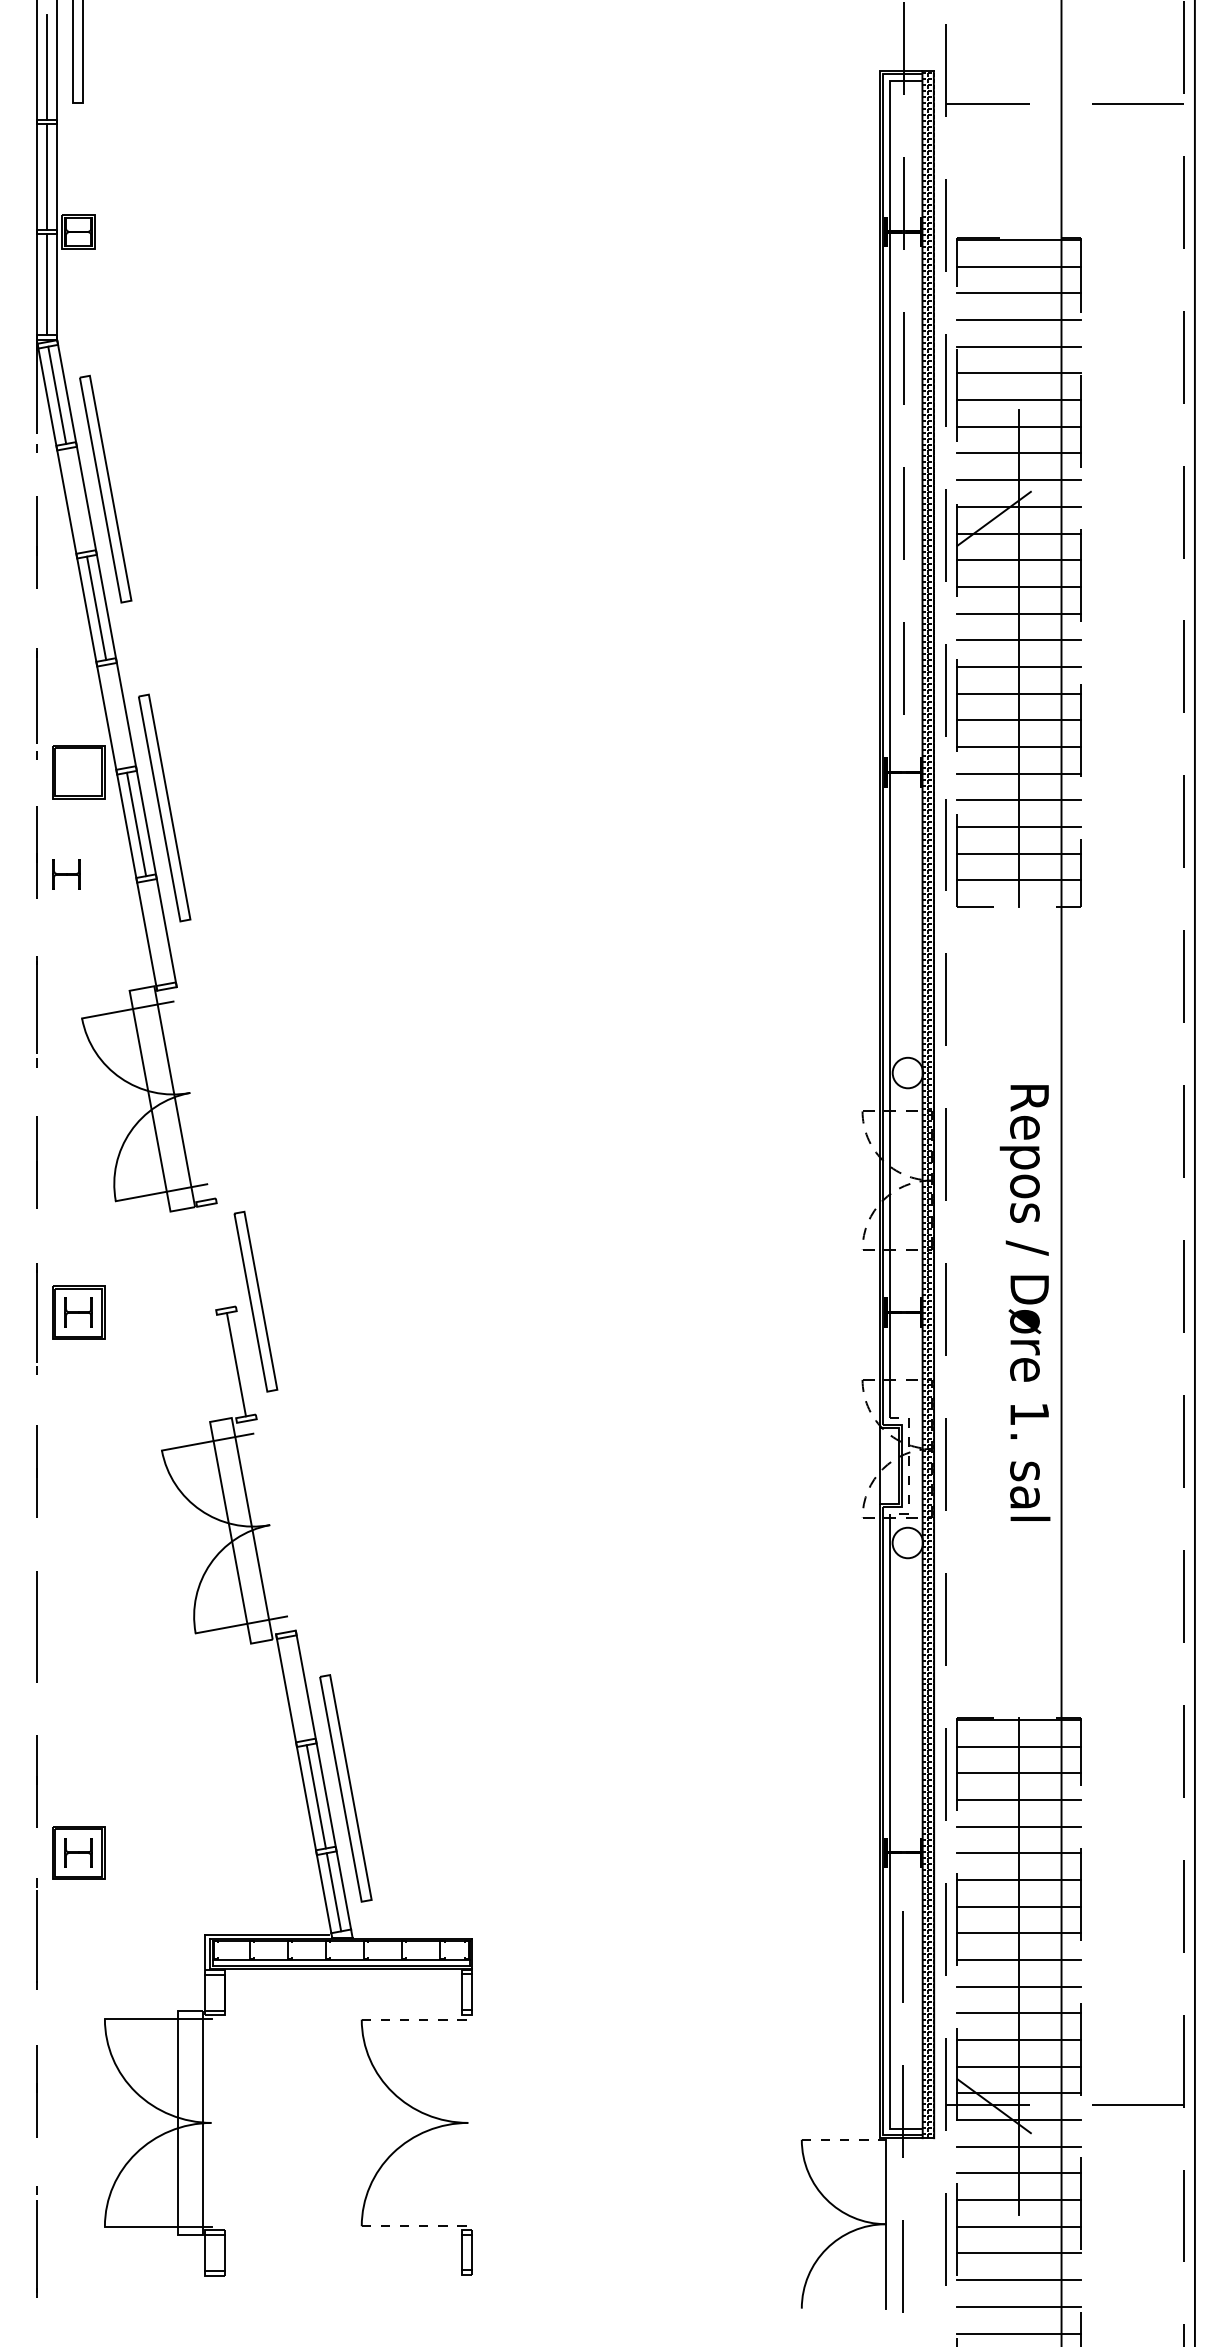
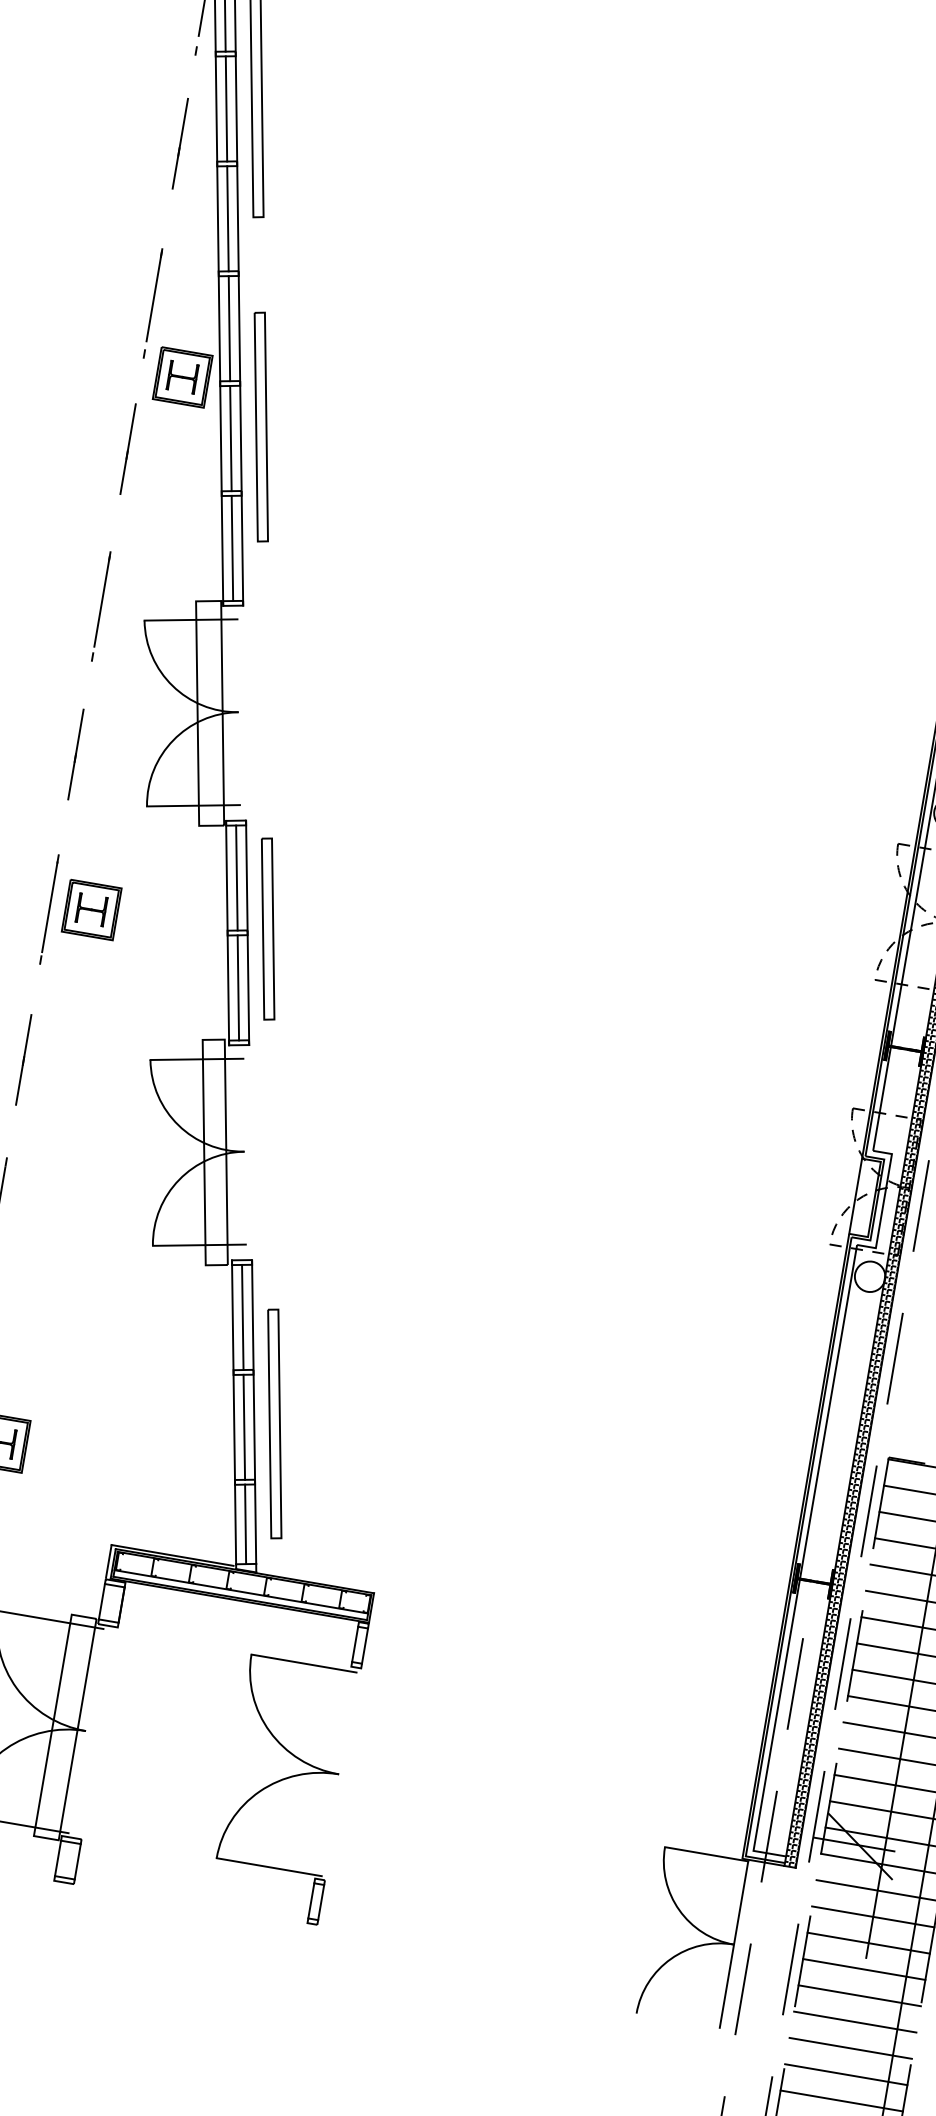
line: (76, 500) -> (226, 109), added
line: (116, 716) -> (229, 328), added
part: (66, 874) -> (182, 377), moved
line: (156, 932) -> (232, 548), added
line: (216, 1256) -> (236, 877), added
line: (235, 1308) -> (246, 932), added
line: (216, 1312) -> (227, 933), added
line: (908, 1466) -> (883, 1201), dashed -> solid
line: (295, 1688) -> (242, 1317), added
line: (415, 2019) -> (304, 1663), dashed -> solid
line: (844, 2139) -> (707, 1854), dashed -> solid
line: (415, 2226) -> (269, 1867), dashed -> solid

